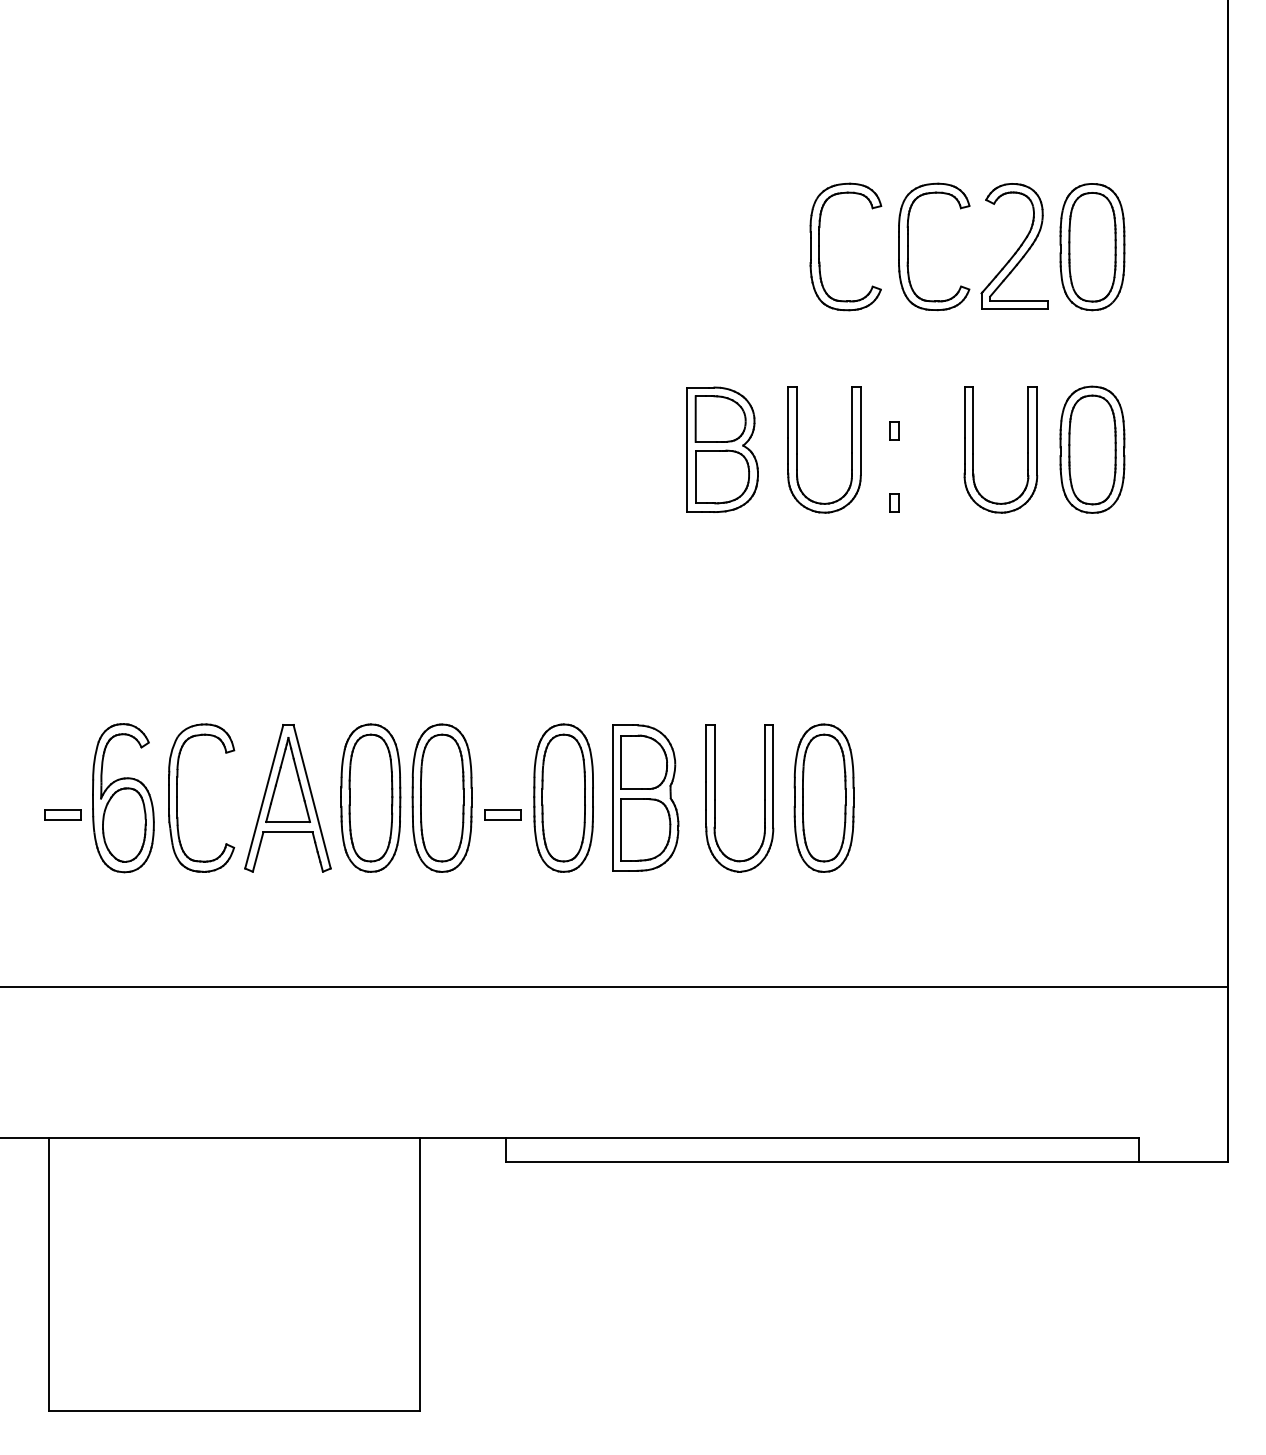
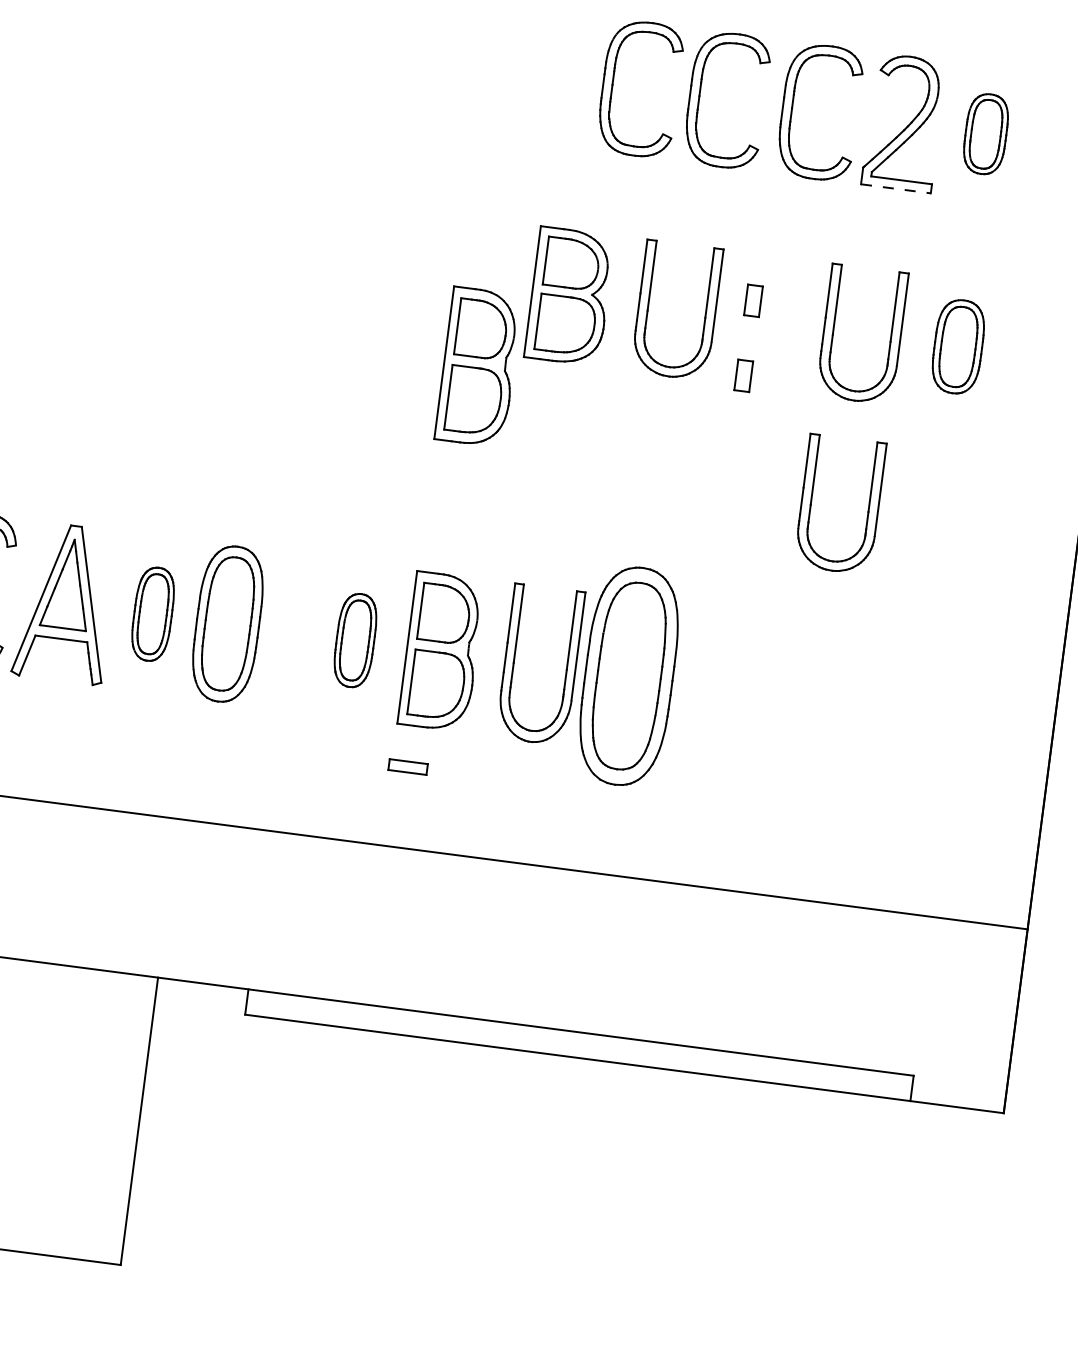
part: (737, 246) -> (613, 84), added
part: (1092, 247) -> (985, 134), size x0.6
line: (1015, 309) -> (896, 189), solid -> dashed
part: (894, 430) -> (753, 299), size x1.6
part: (1092, 449) -> (958, 346), size x0.7
part: (894, 502) -> (743, 375), size x1.6
part: (645, 526) -> (478, 366), added
part: (973, 611) -> (811, 500), added
part: (370, 797) -> (152, 613), size x0.6
part: (563, 797) -> (355, 639), size x0.6
part: (823, 797) -> (628, 675), size x1.4
part: (502, 814) -> (407, 766), moved

